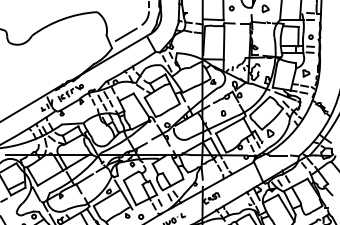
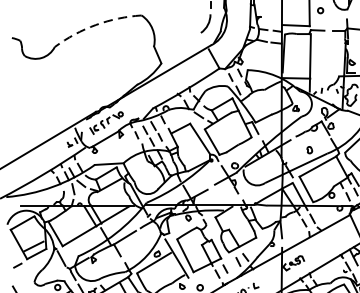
arc: (62, 19) -> (95, 25), solid -> dashed
line: (125, 34) -> (179, 45), removed

